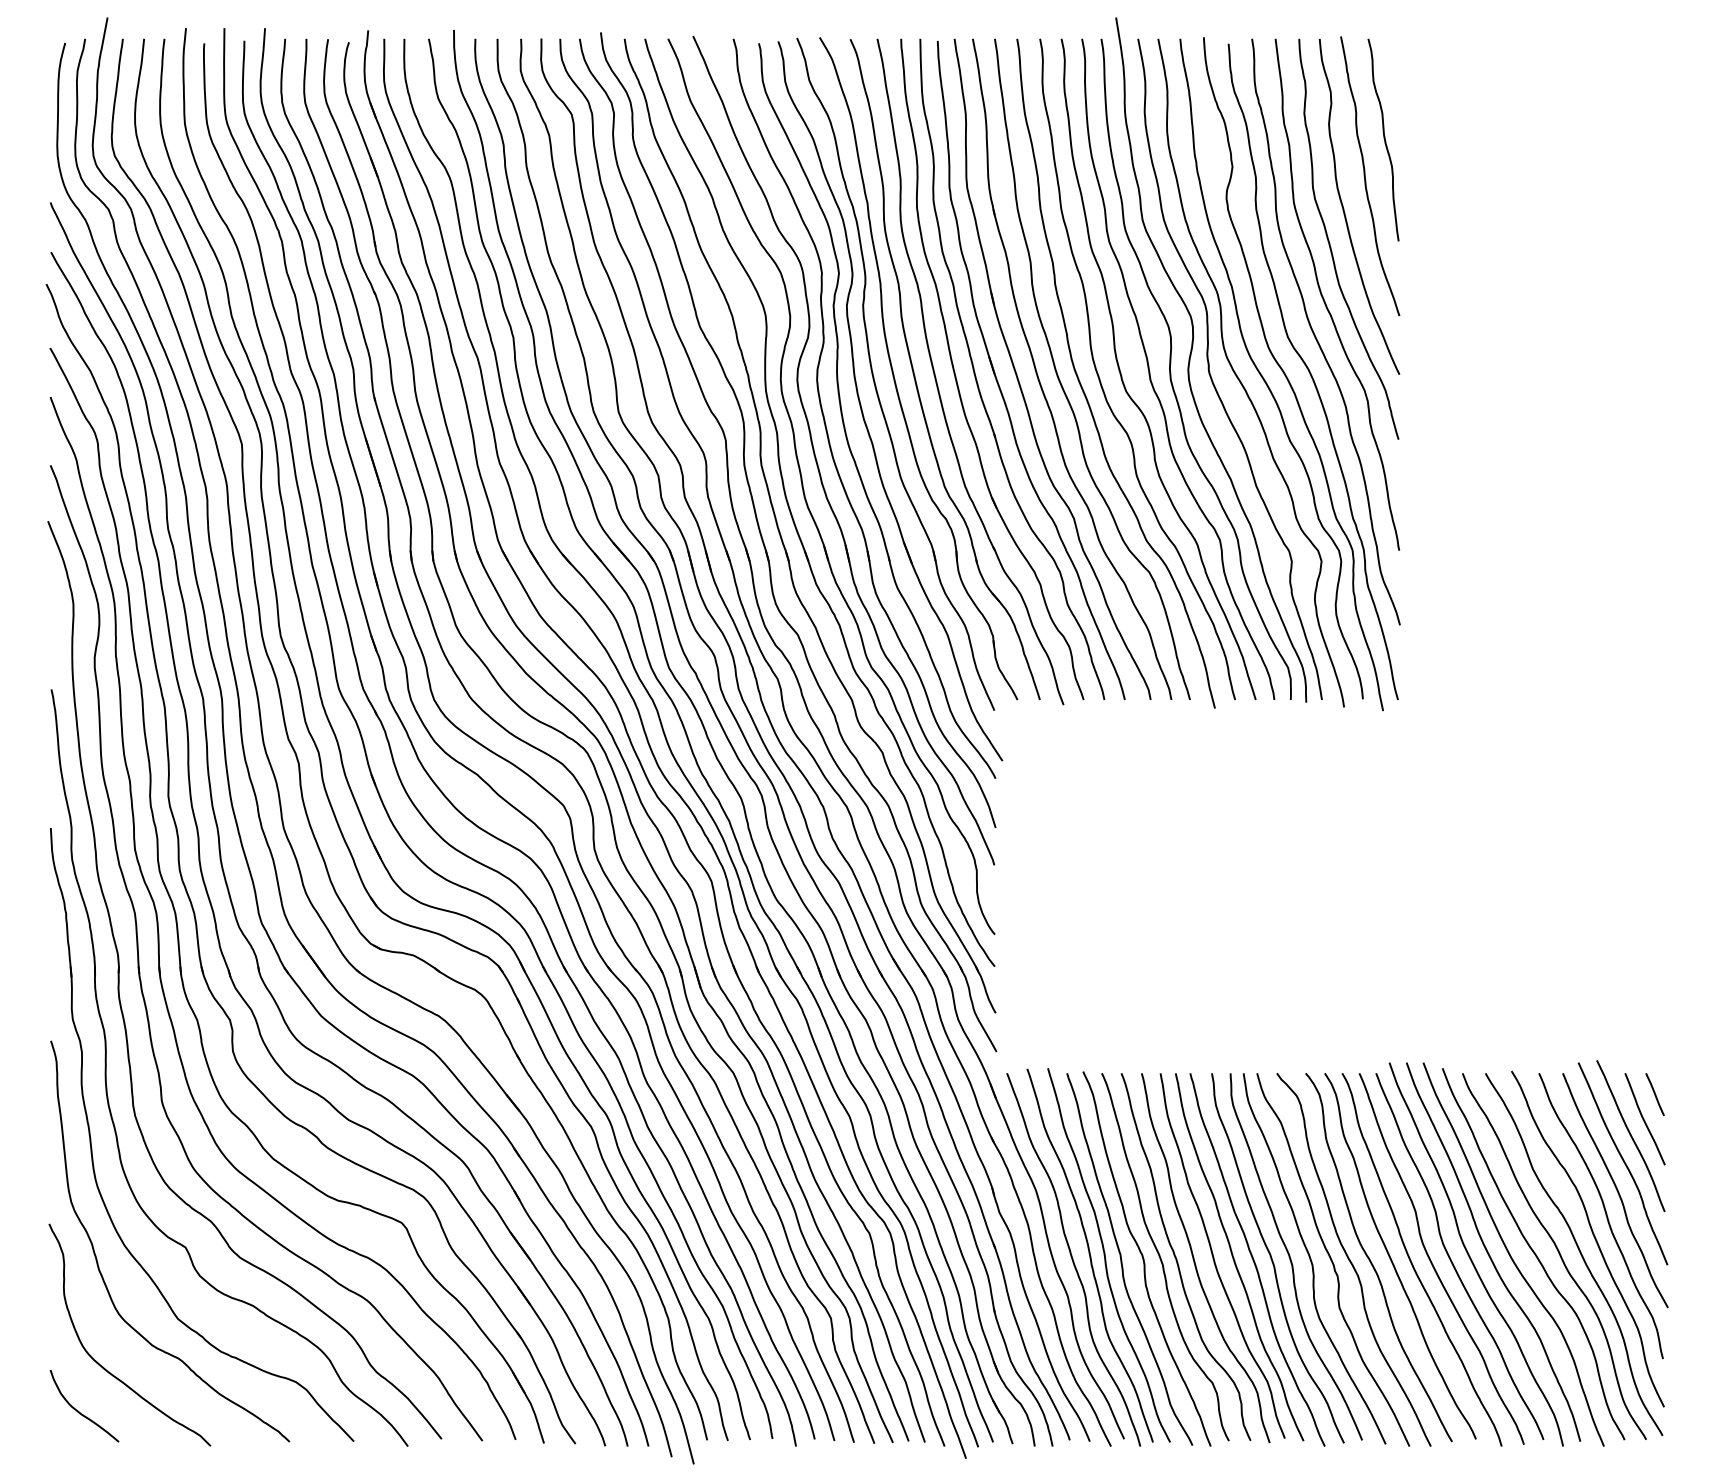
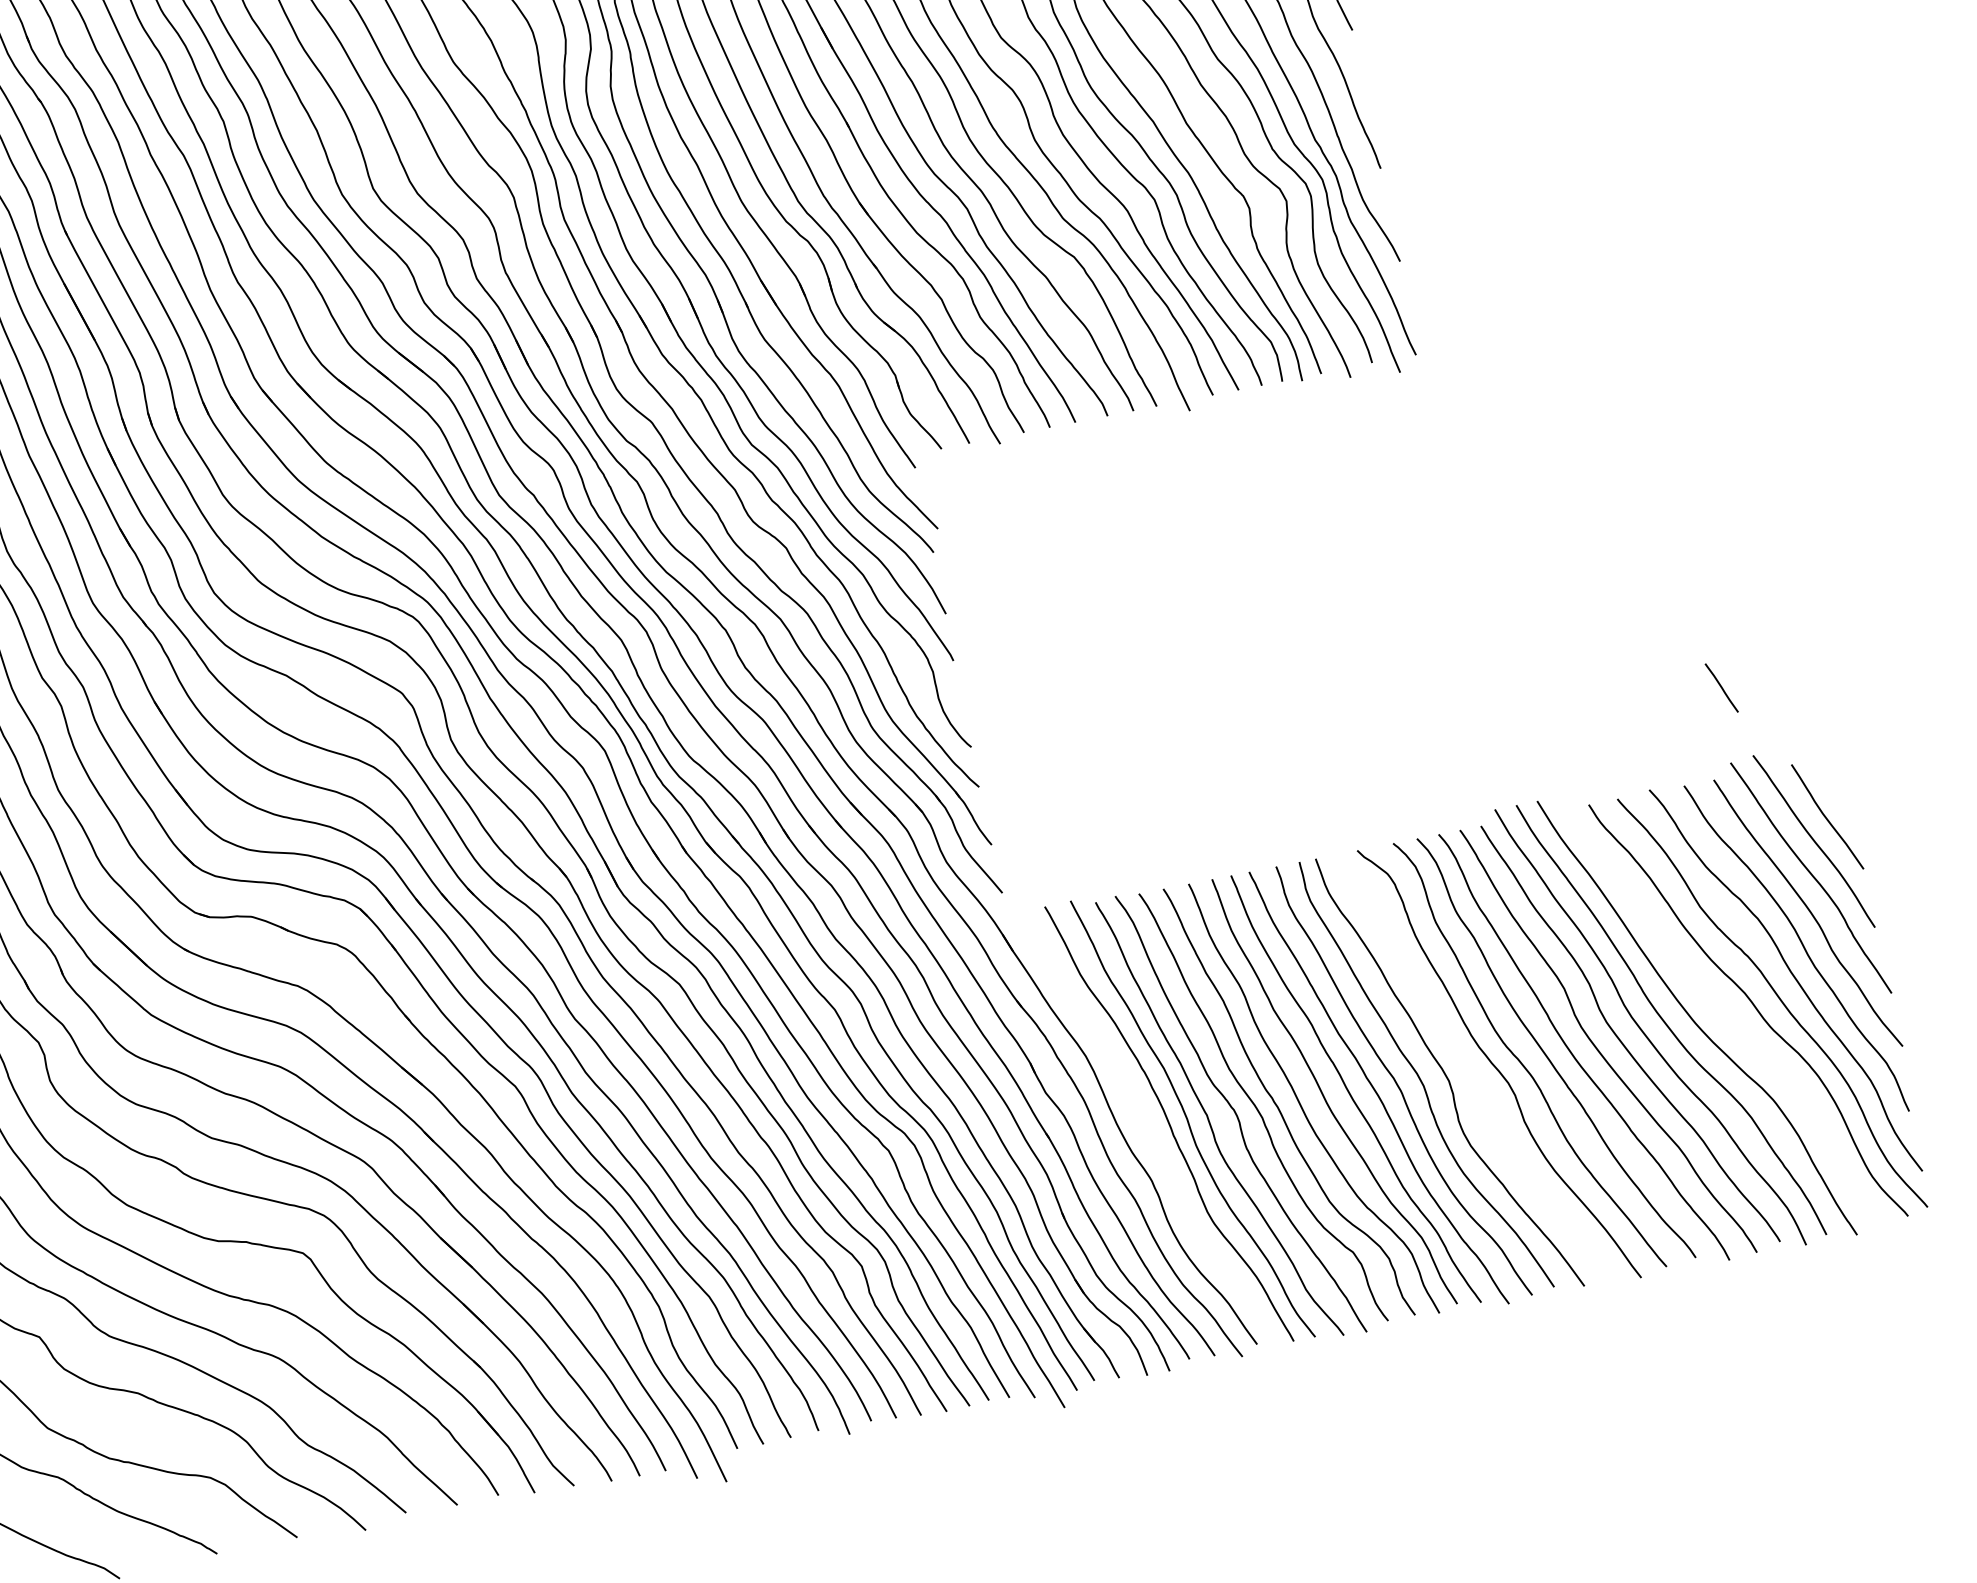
line: (1654, 1094) -> (1721, 688), moved
curve: (1533, 1253) -> (1721, 1011), removed
curve: (1073, 1259) -> (1149, 1132), removed
curve: (1332, 1259) -> (1472, 1068), removed

